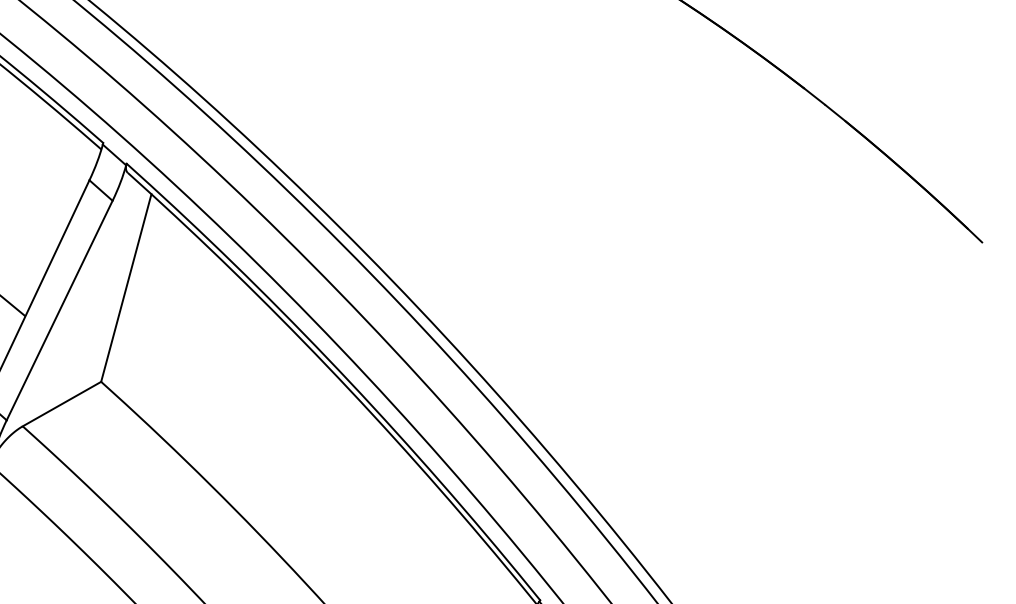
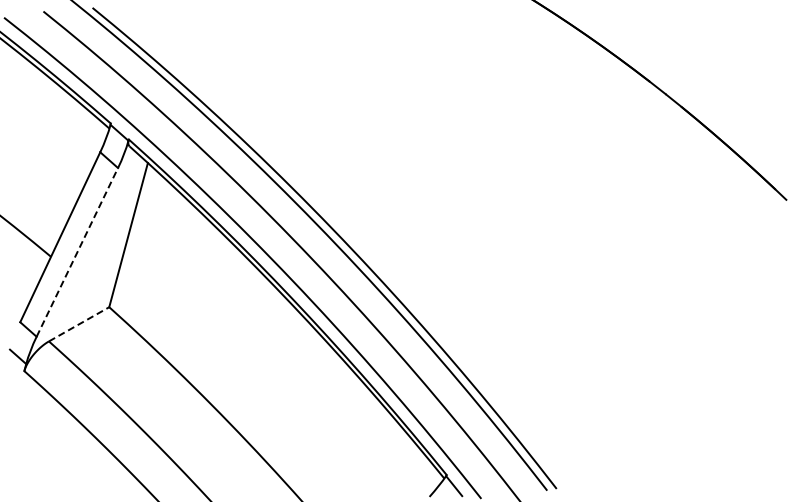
line: (59, 310) -> (77, 252), solid -> dashed
line: (62, 404) -> (79, 324), solid -> dashed

